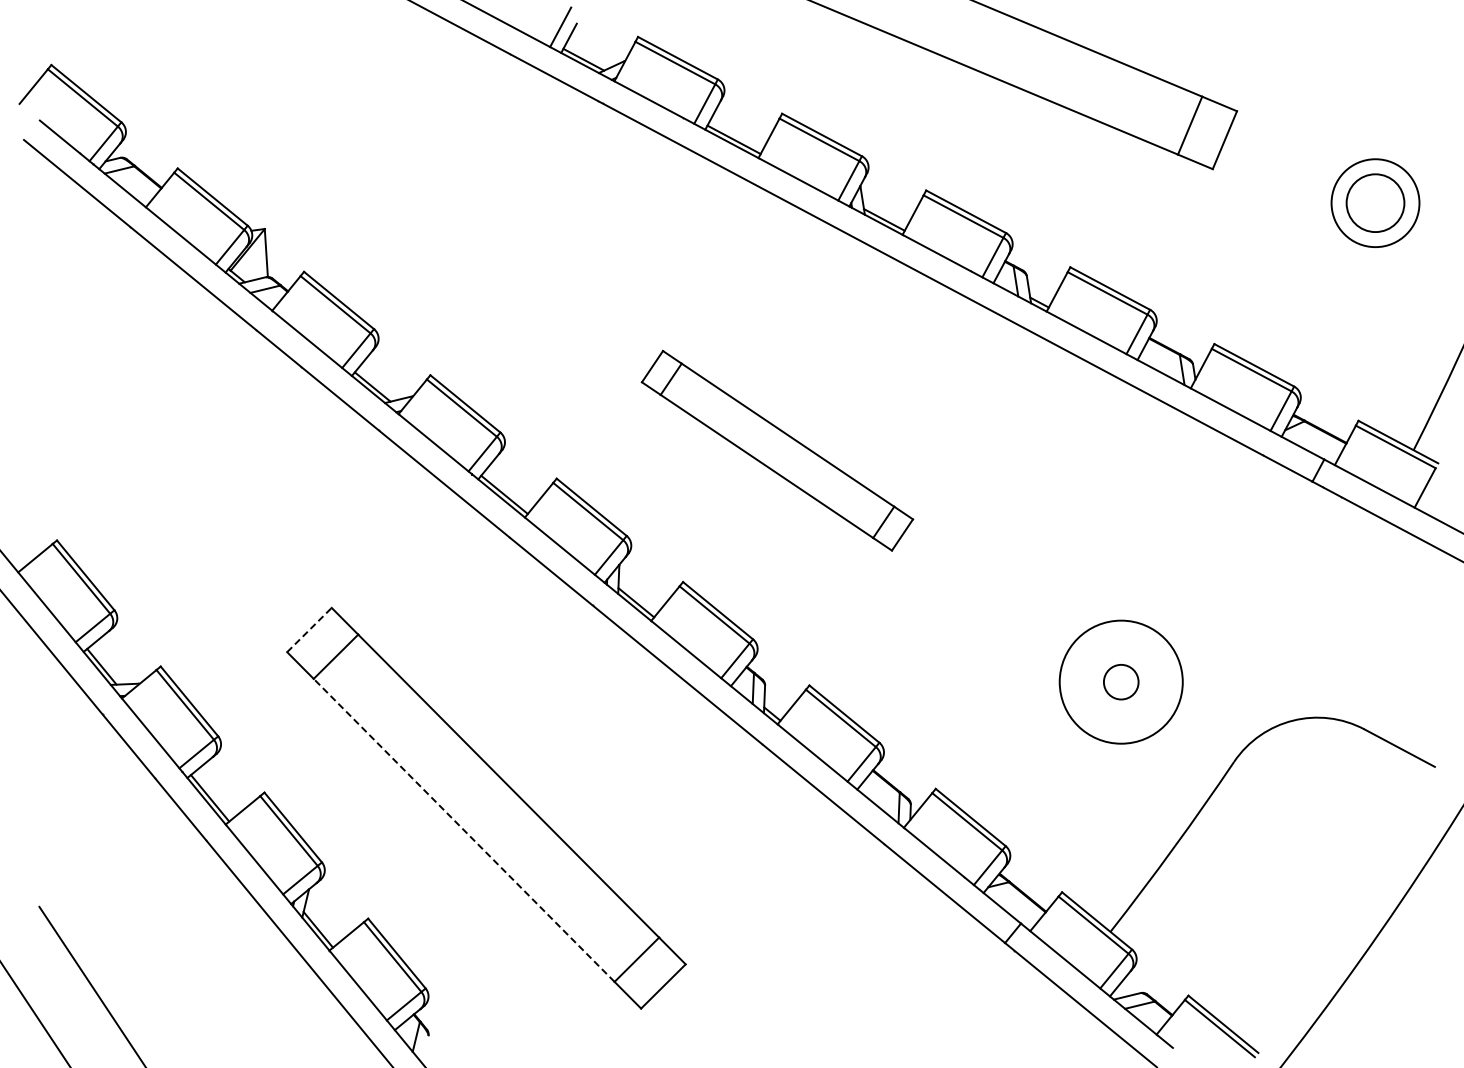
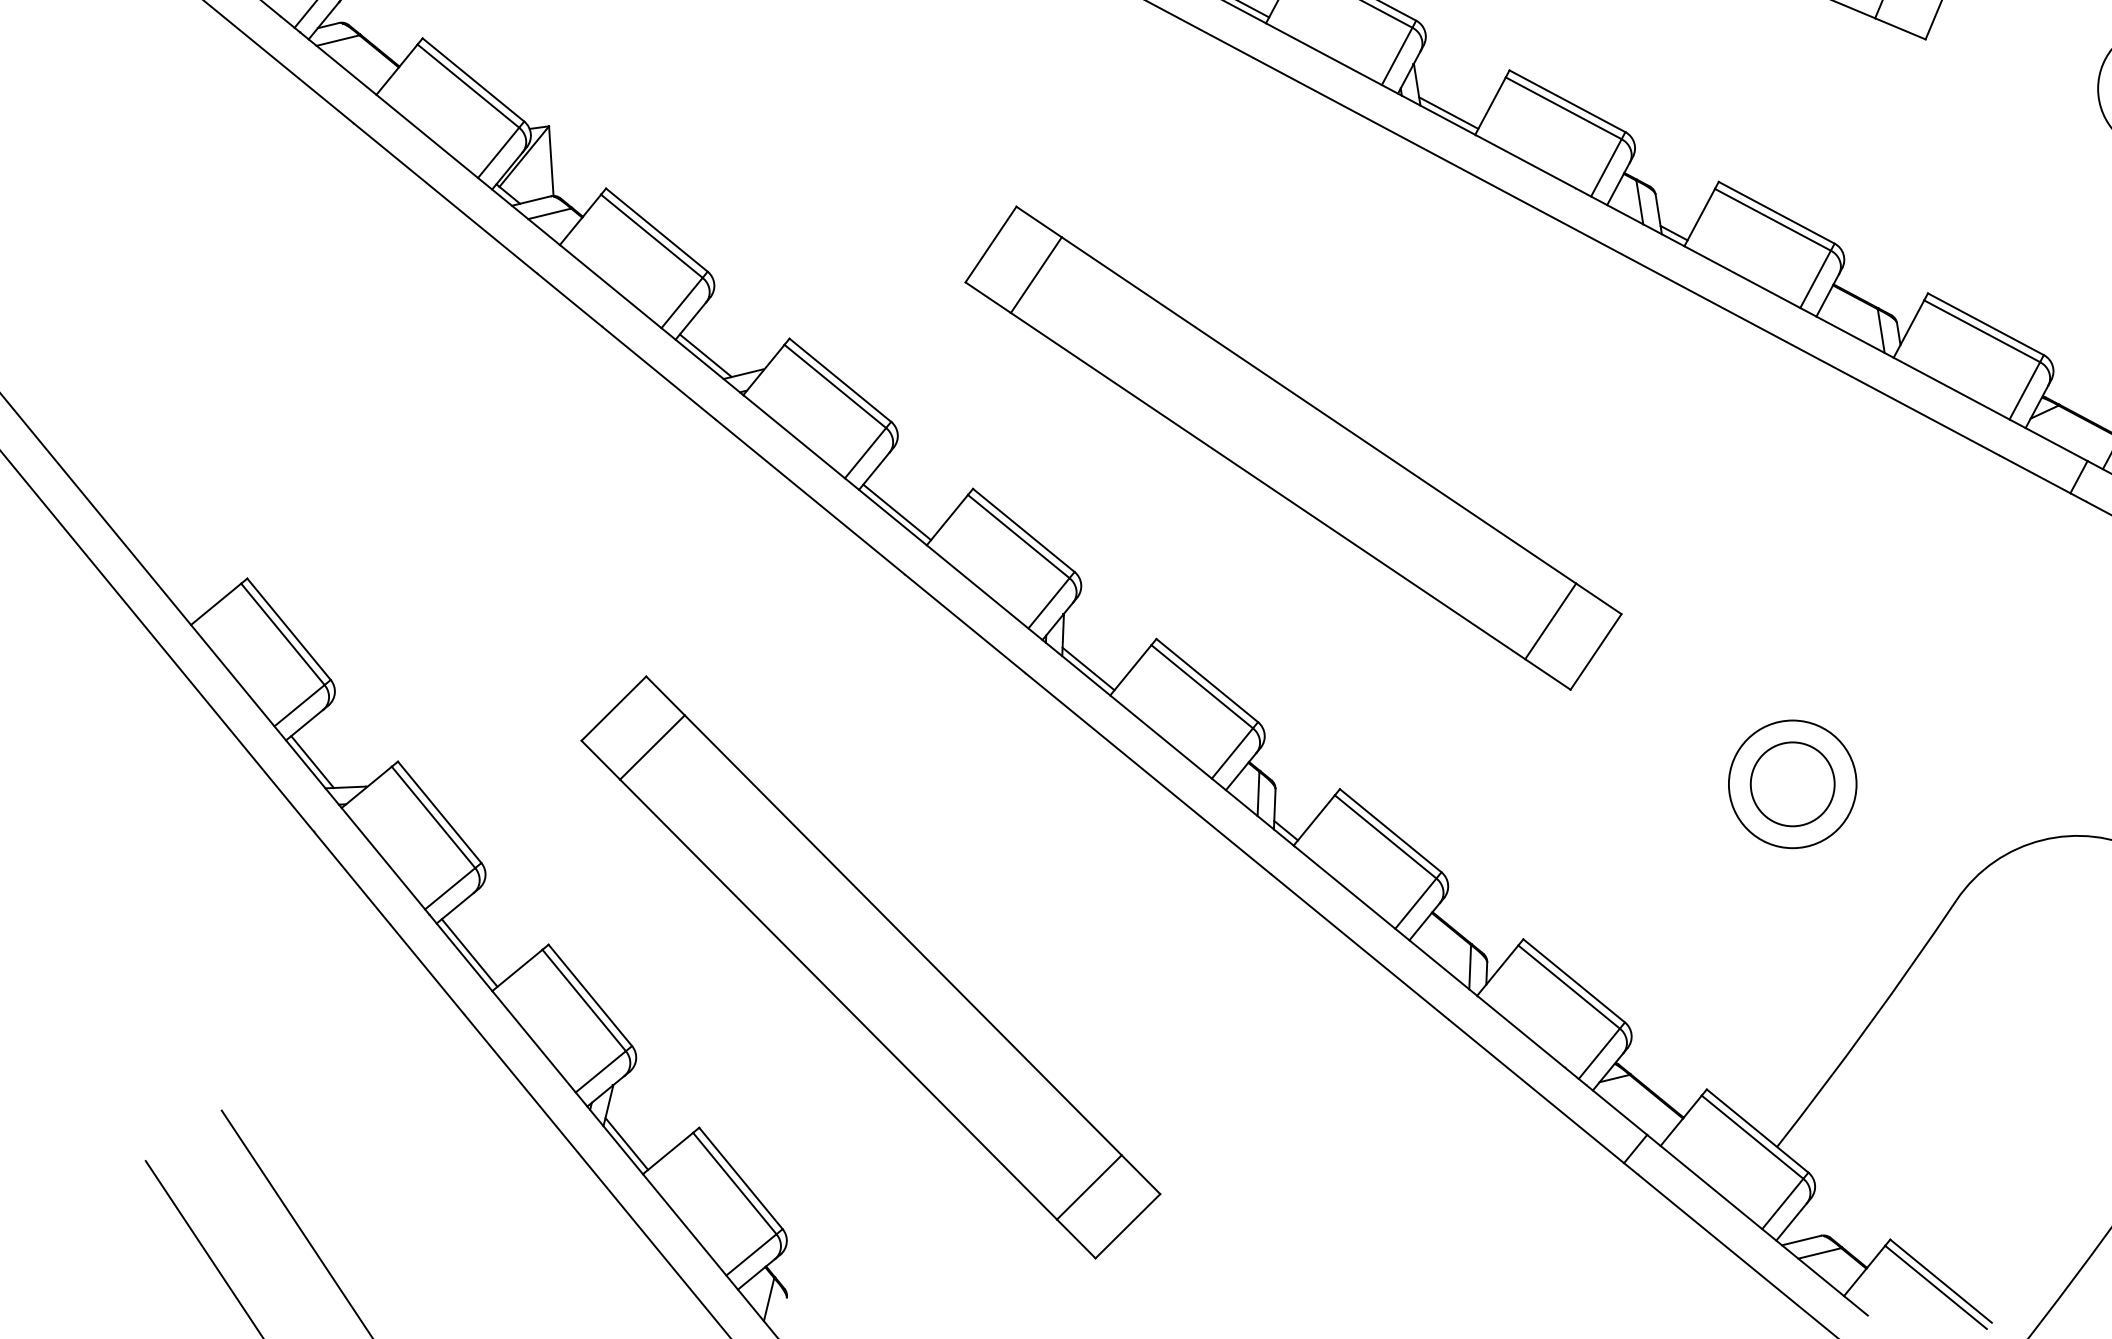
part: (777, 450) -> (1293, 447), size x1.67
line: (309, 629) -> (613, 707), dashed -> solid
circle: (1121, 682) -> (1793, 784), size x0.71
circle: (1121, 682) -> (1793, 784), size x1.67
line: (463, 830) -> (837, 999), dashed -> solid

